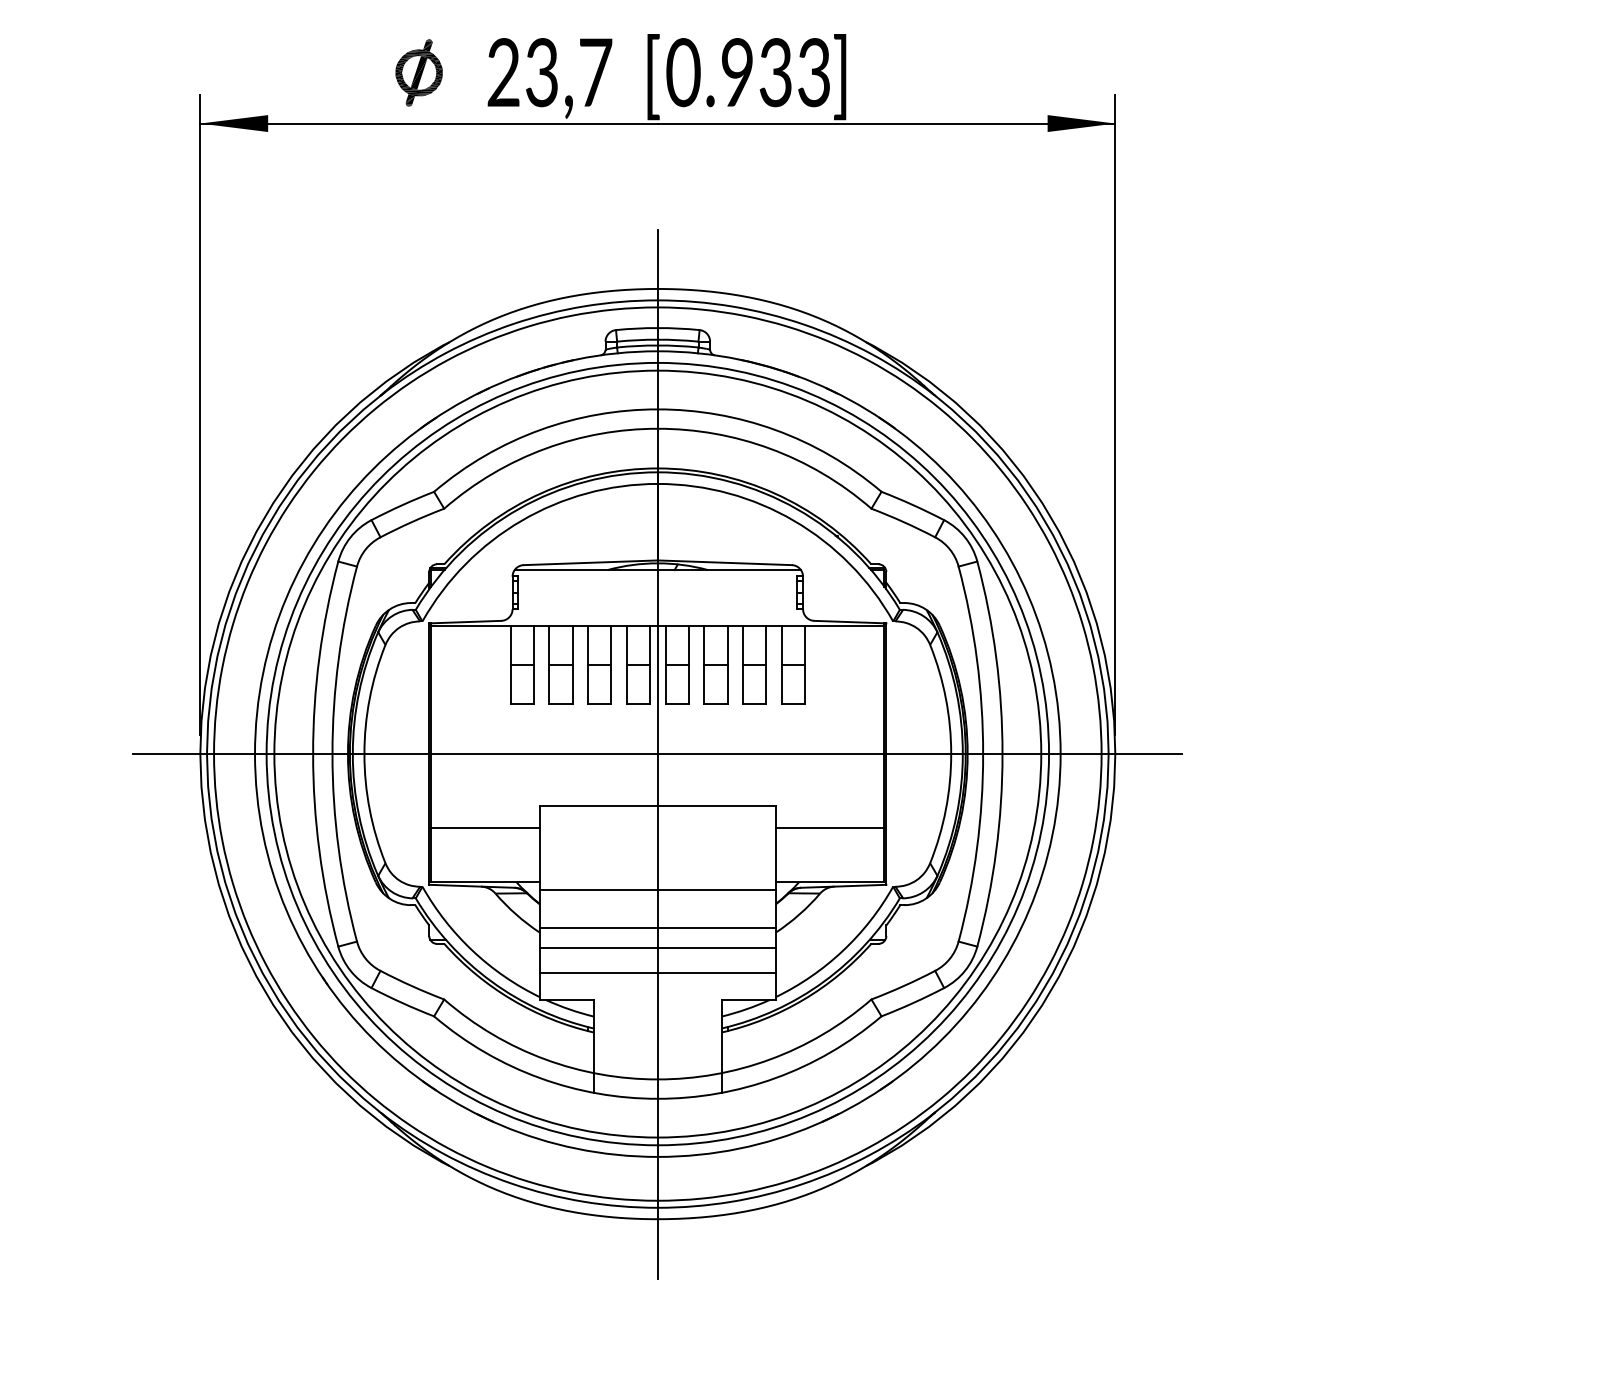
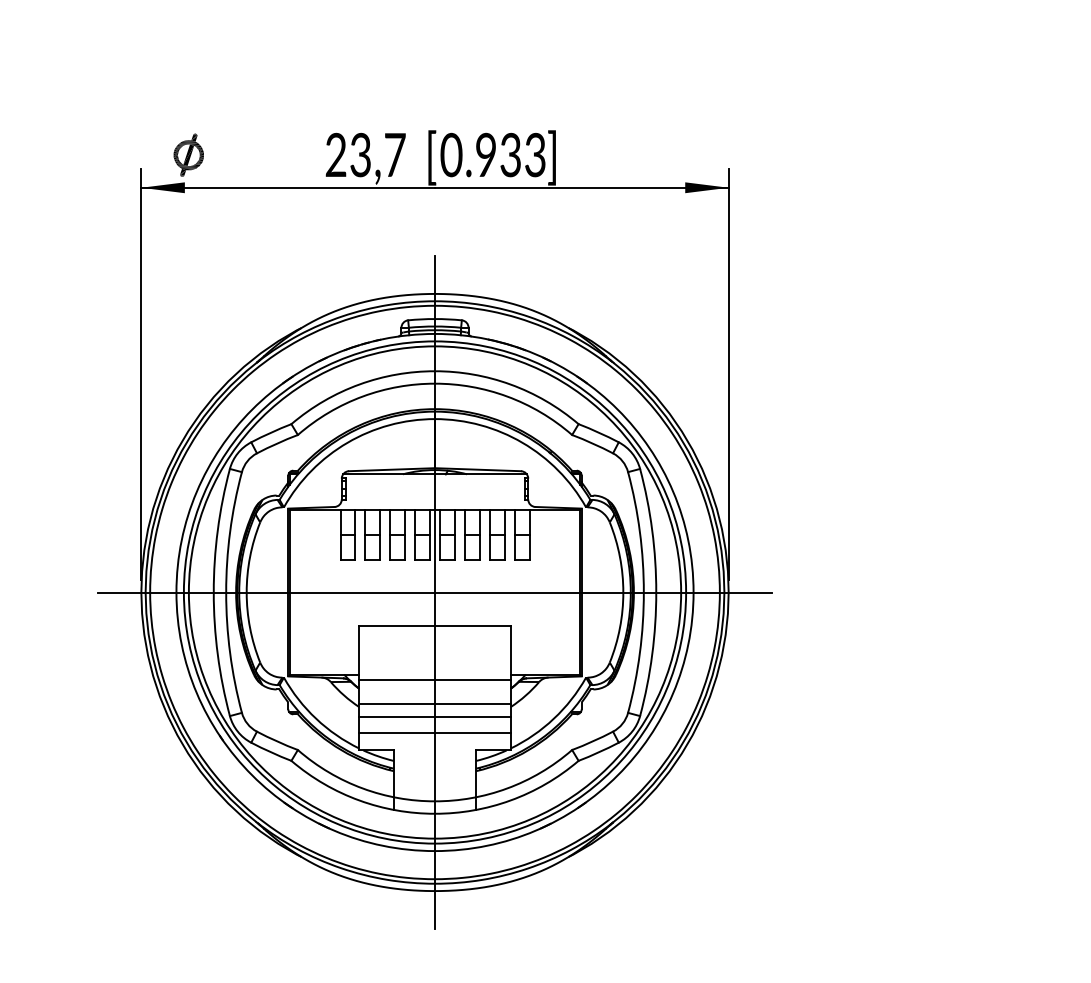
part: (418, 71) -> (188, 154), moved
line: (485, 827) -> (324, 639), removed
line: (829, 827) -> (545, 639), removed

